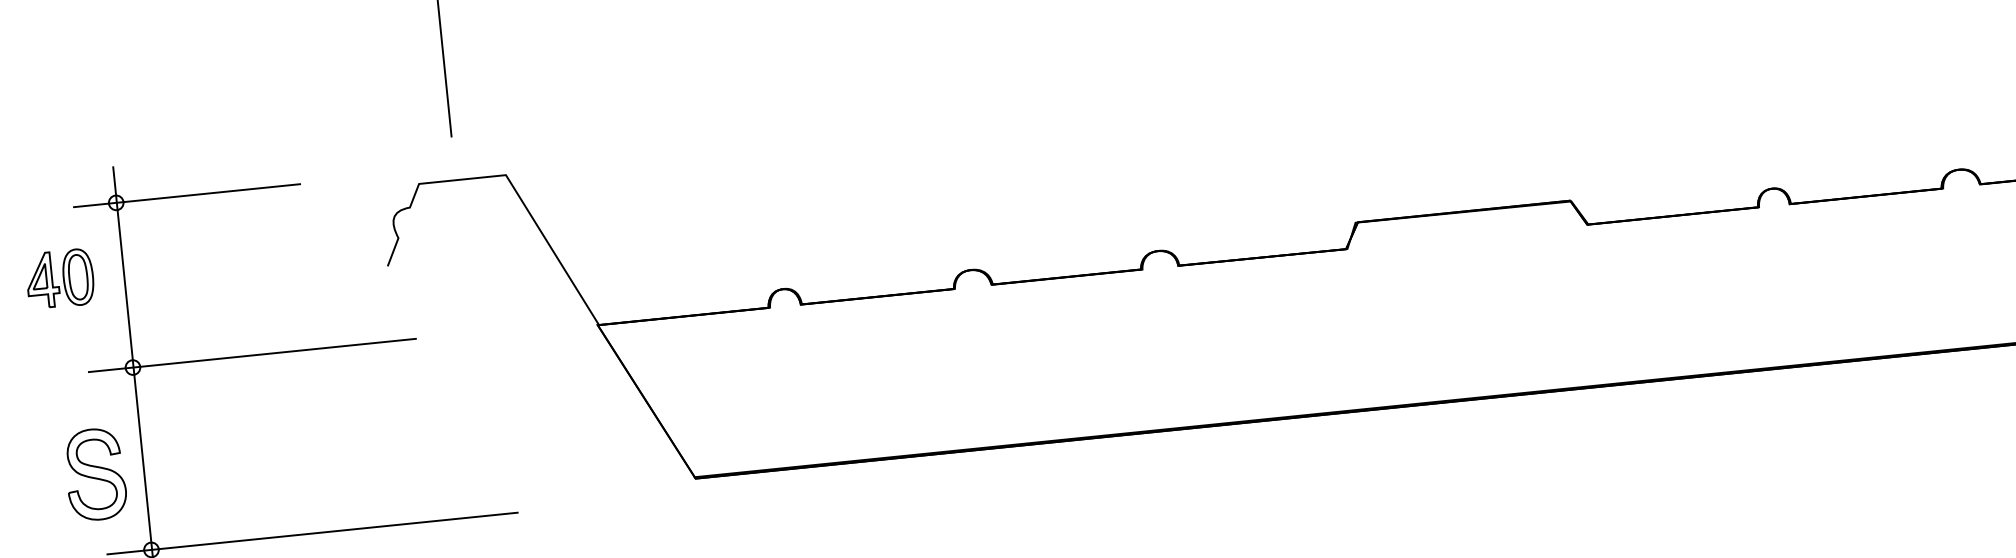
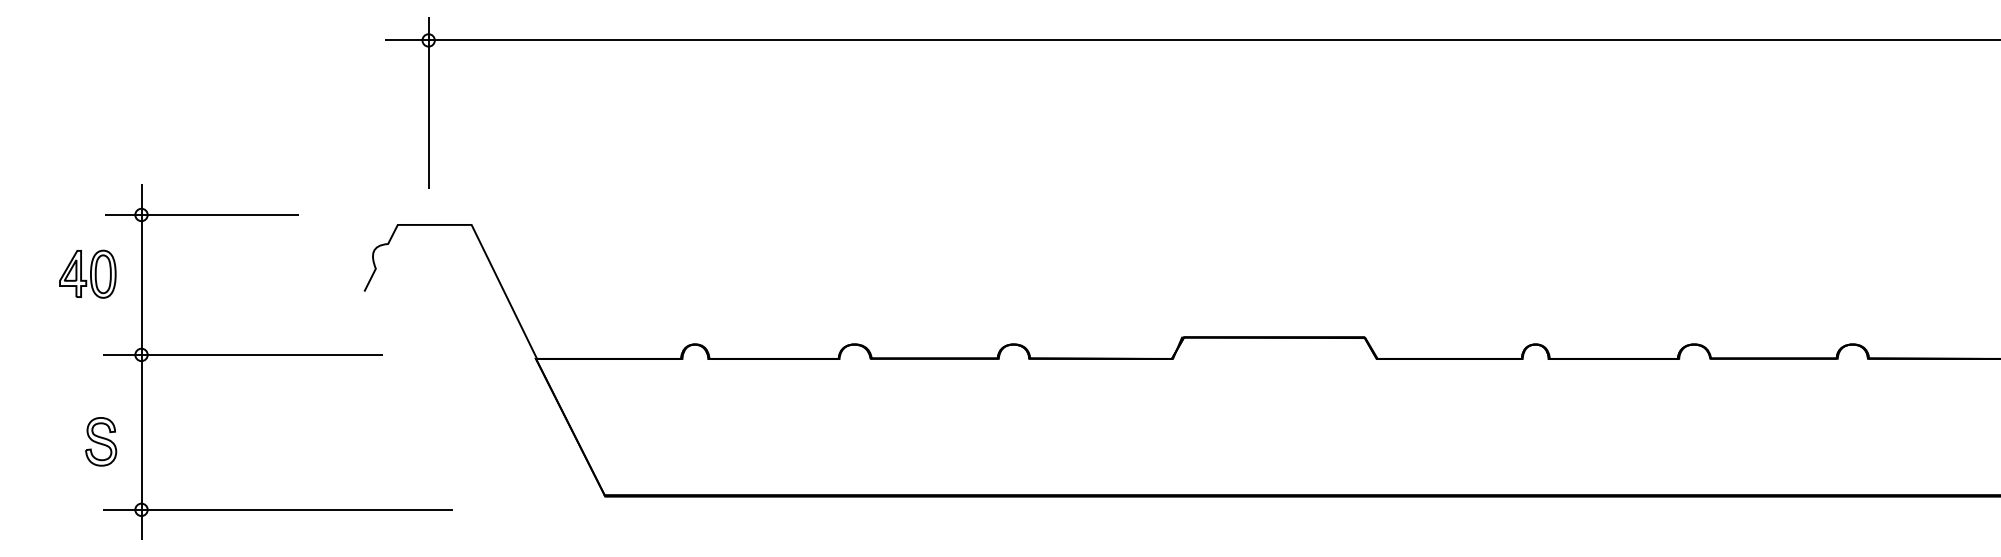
part: (96, 474) -> (101, 441), size x0.62

